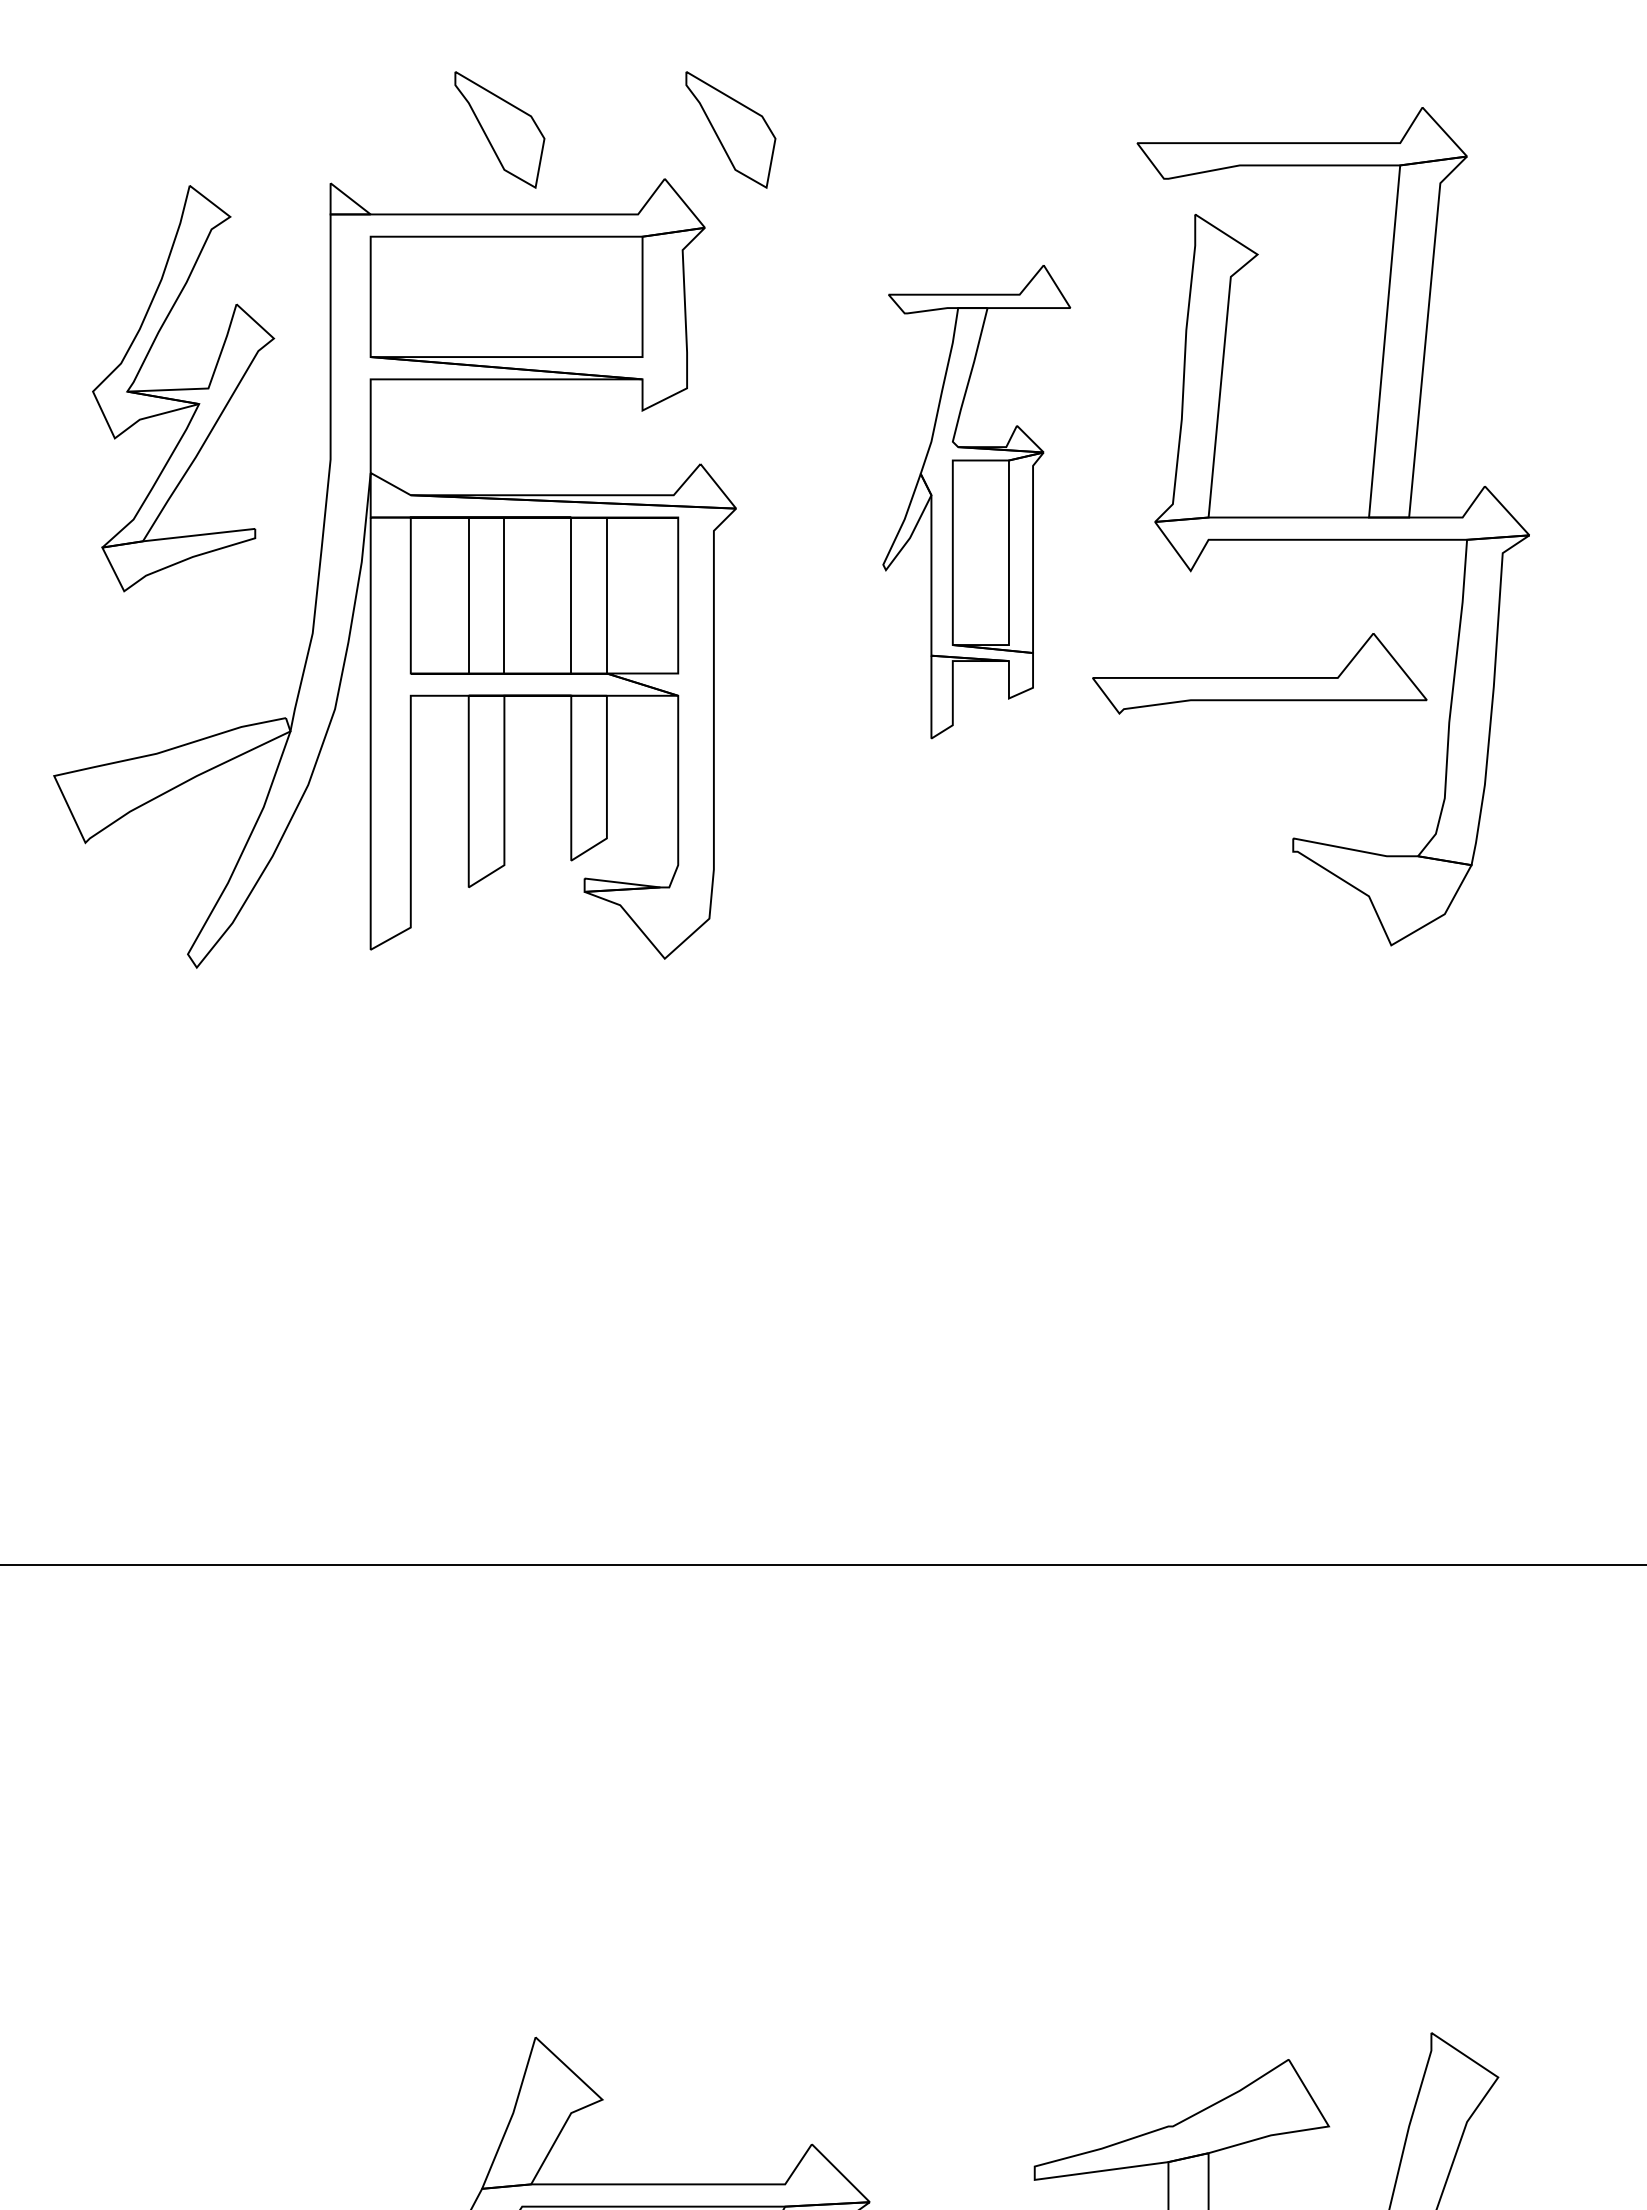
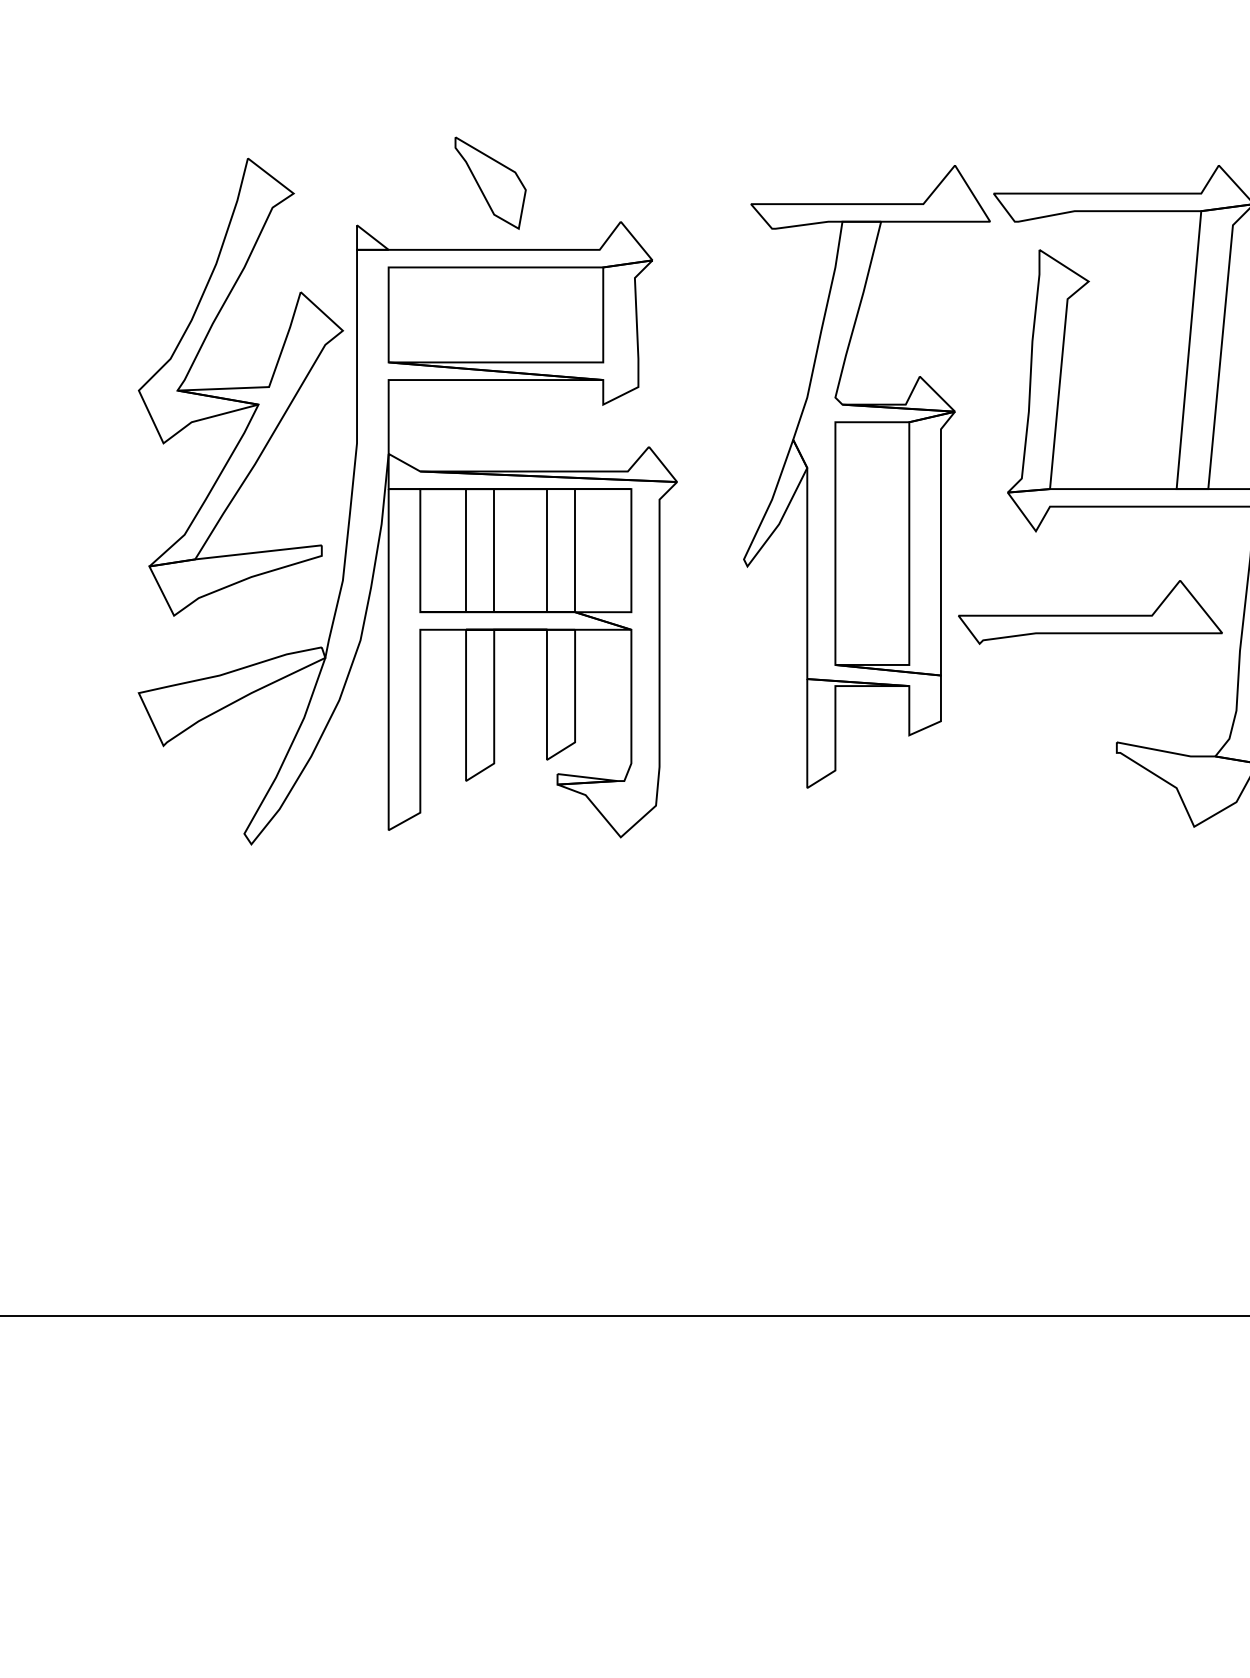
part: (730, 129) -> (672, 182), removed
part: (183, 388) -> (240, 387), size x1.43
part: (976, 501) -> (866, 476), size x1.67

